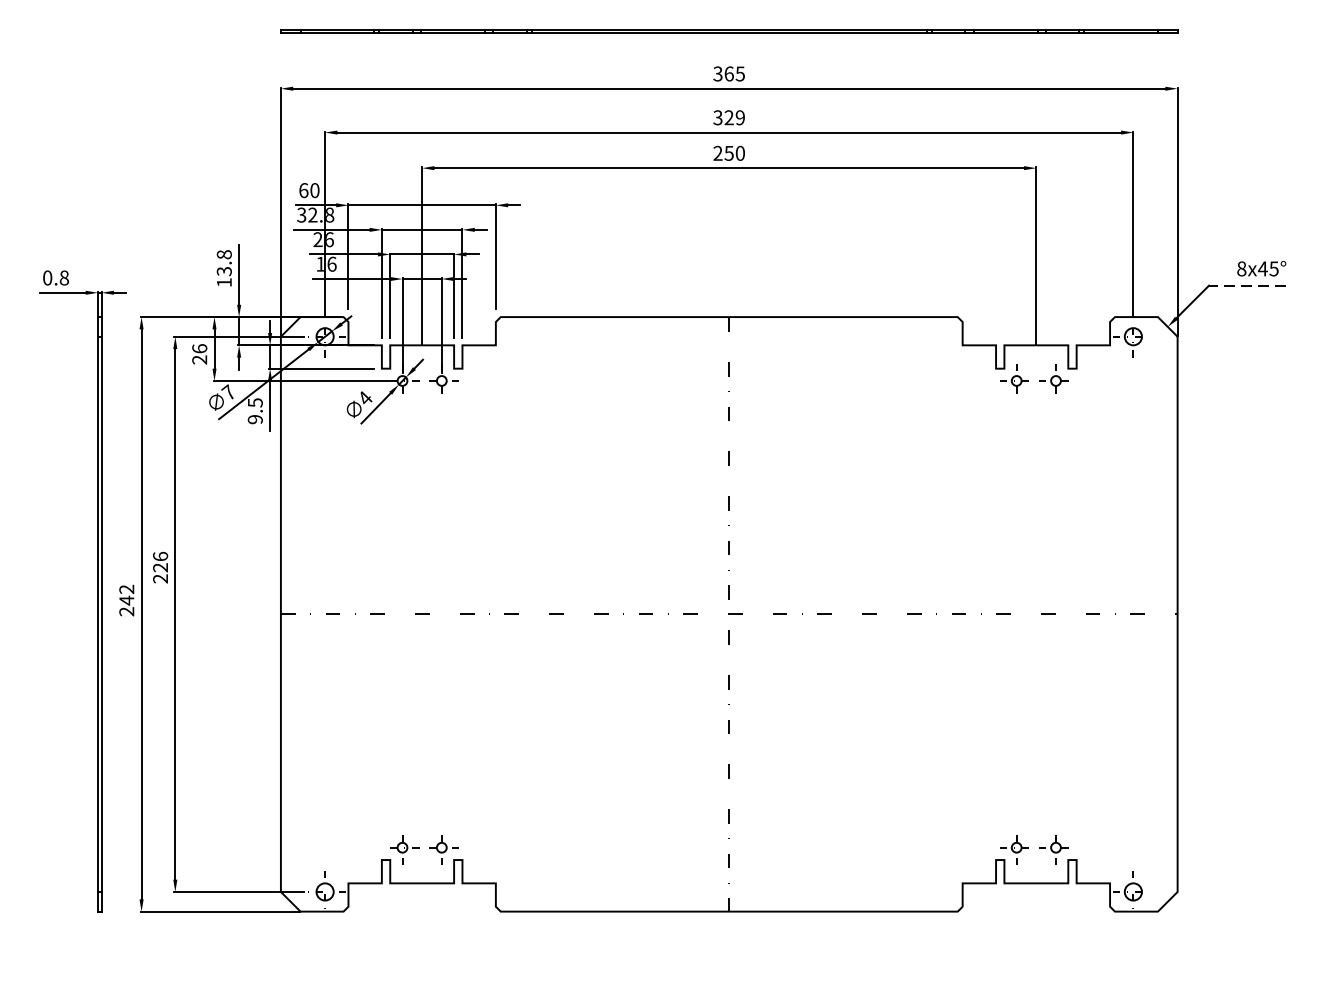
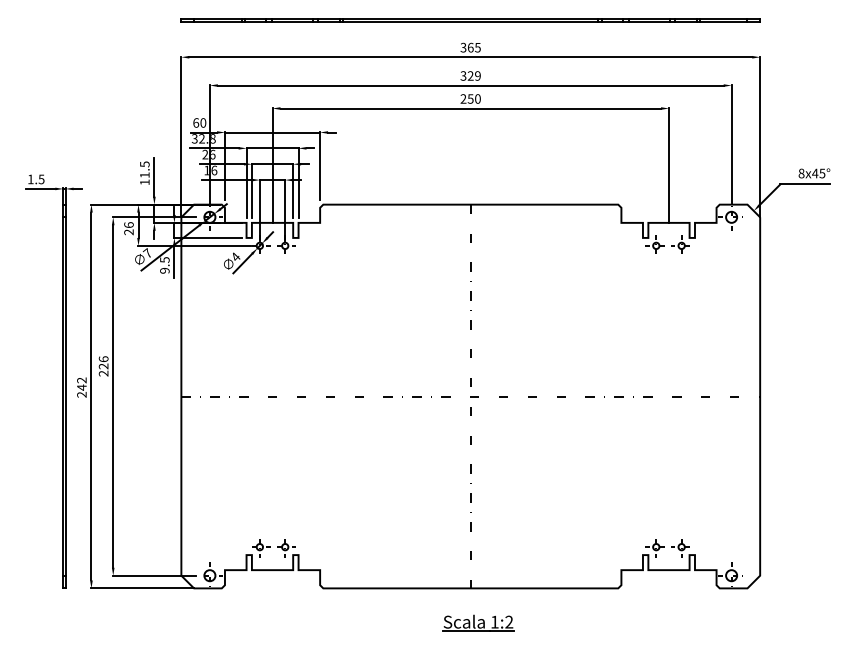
text: (223, 262) -> (144, 169), 13.8 -> 11.5
text: (56, 278) -> (36, 179), 0.8 -> 1.5
line: (1247, 285) -> (805, 184), dashed -> solid
part: (741, 964) -> (478, 622), added

